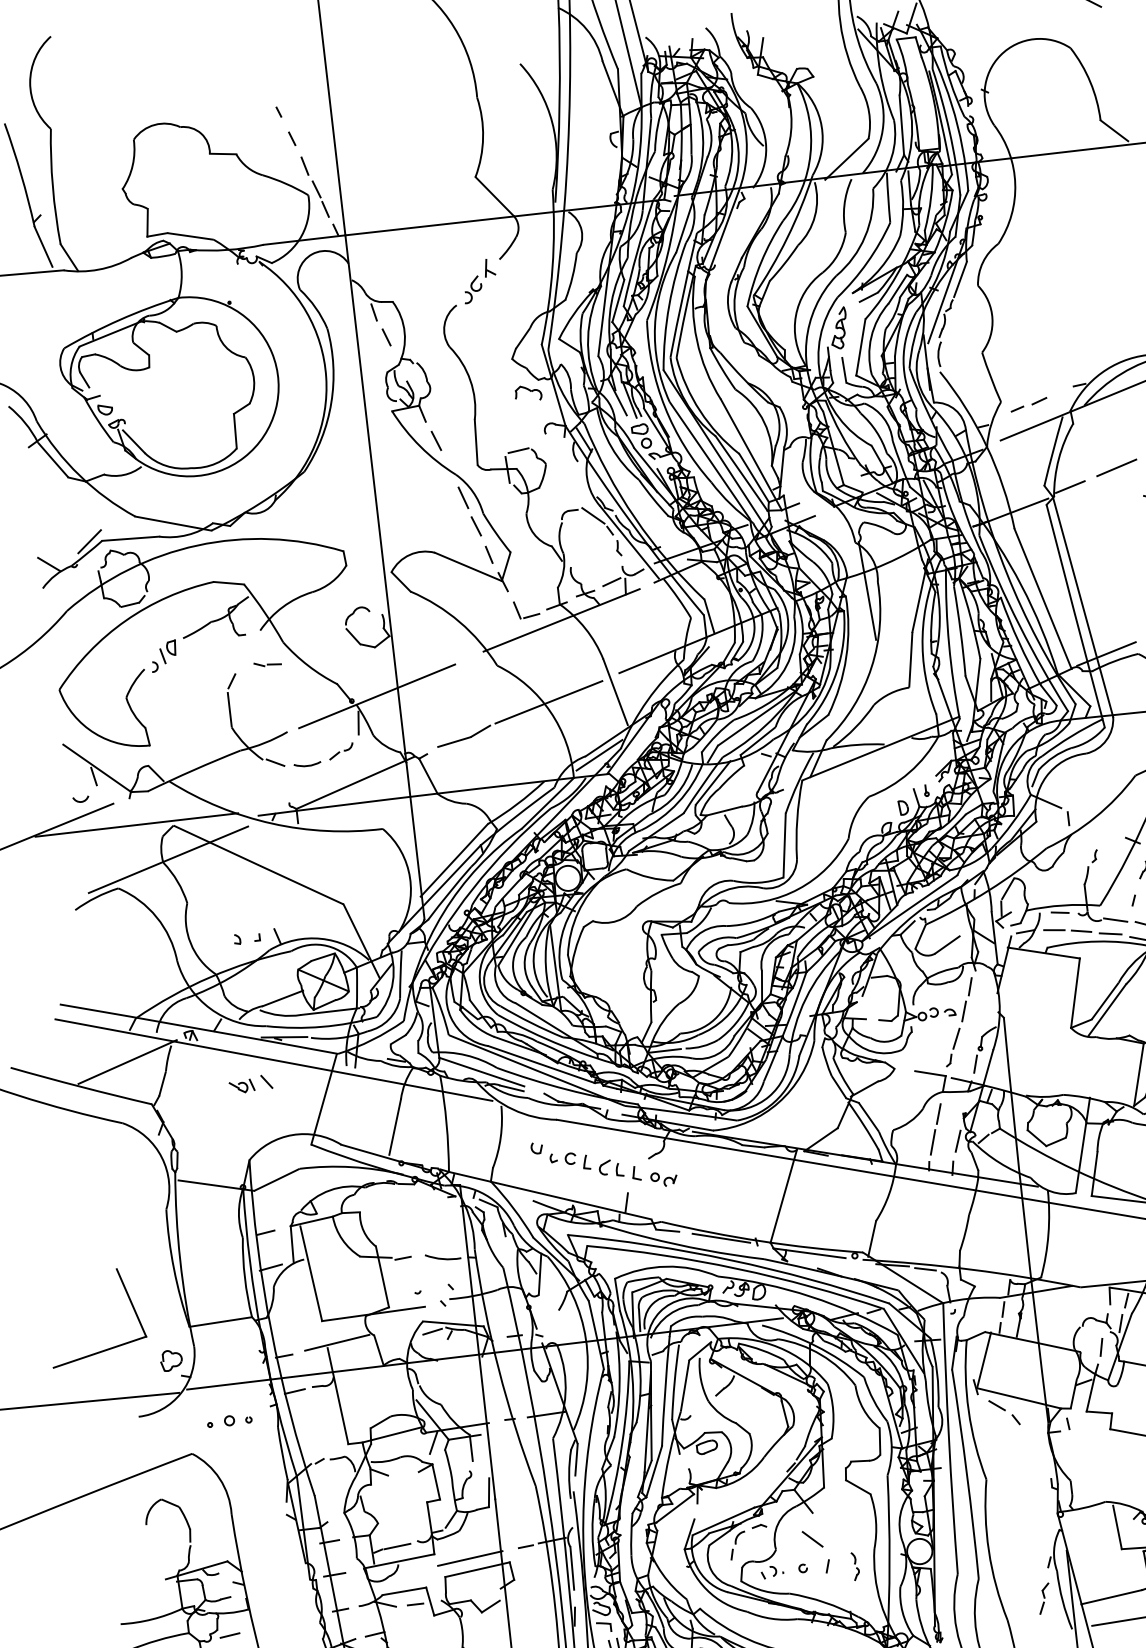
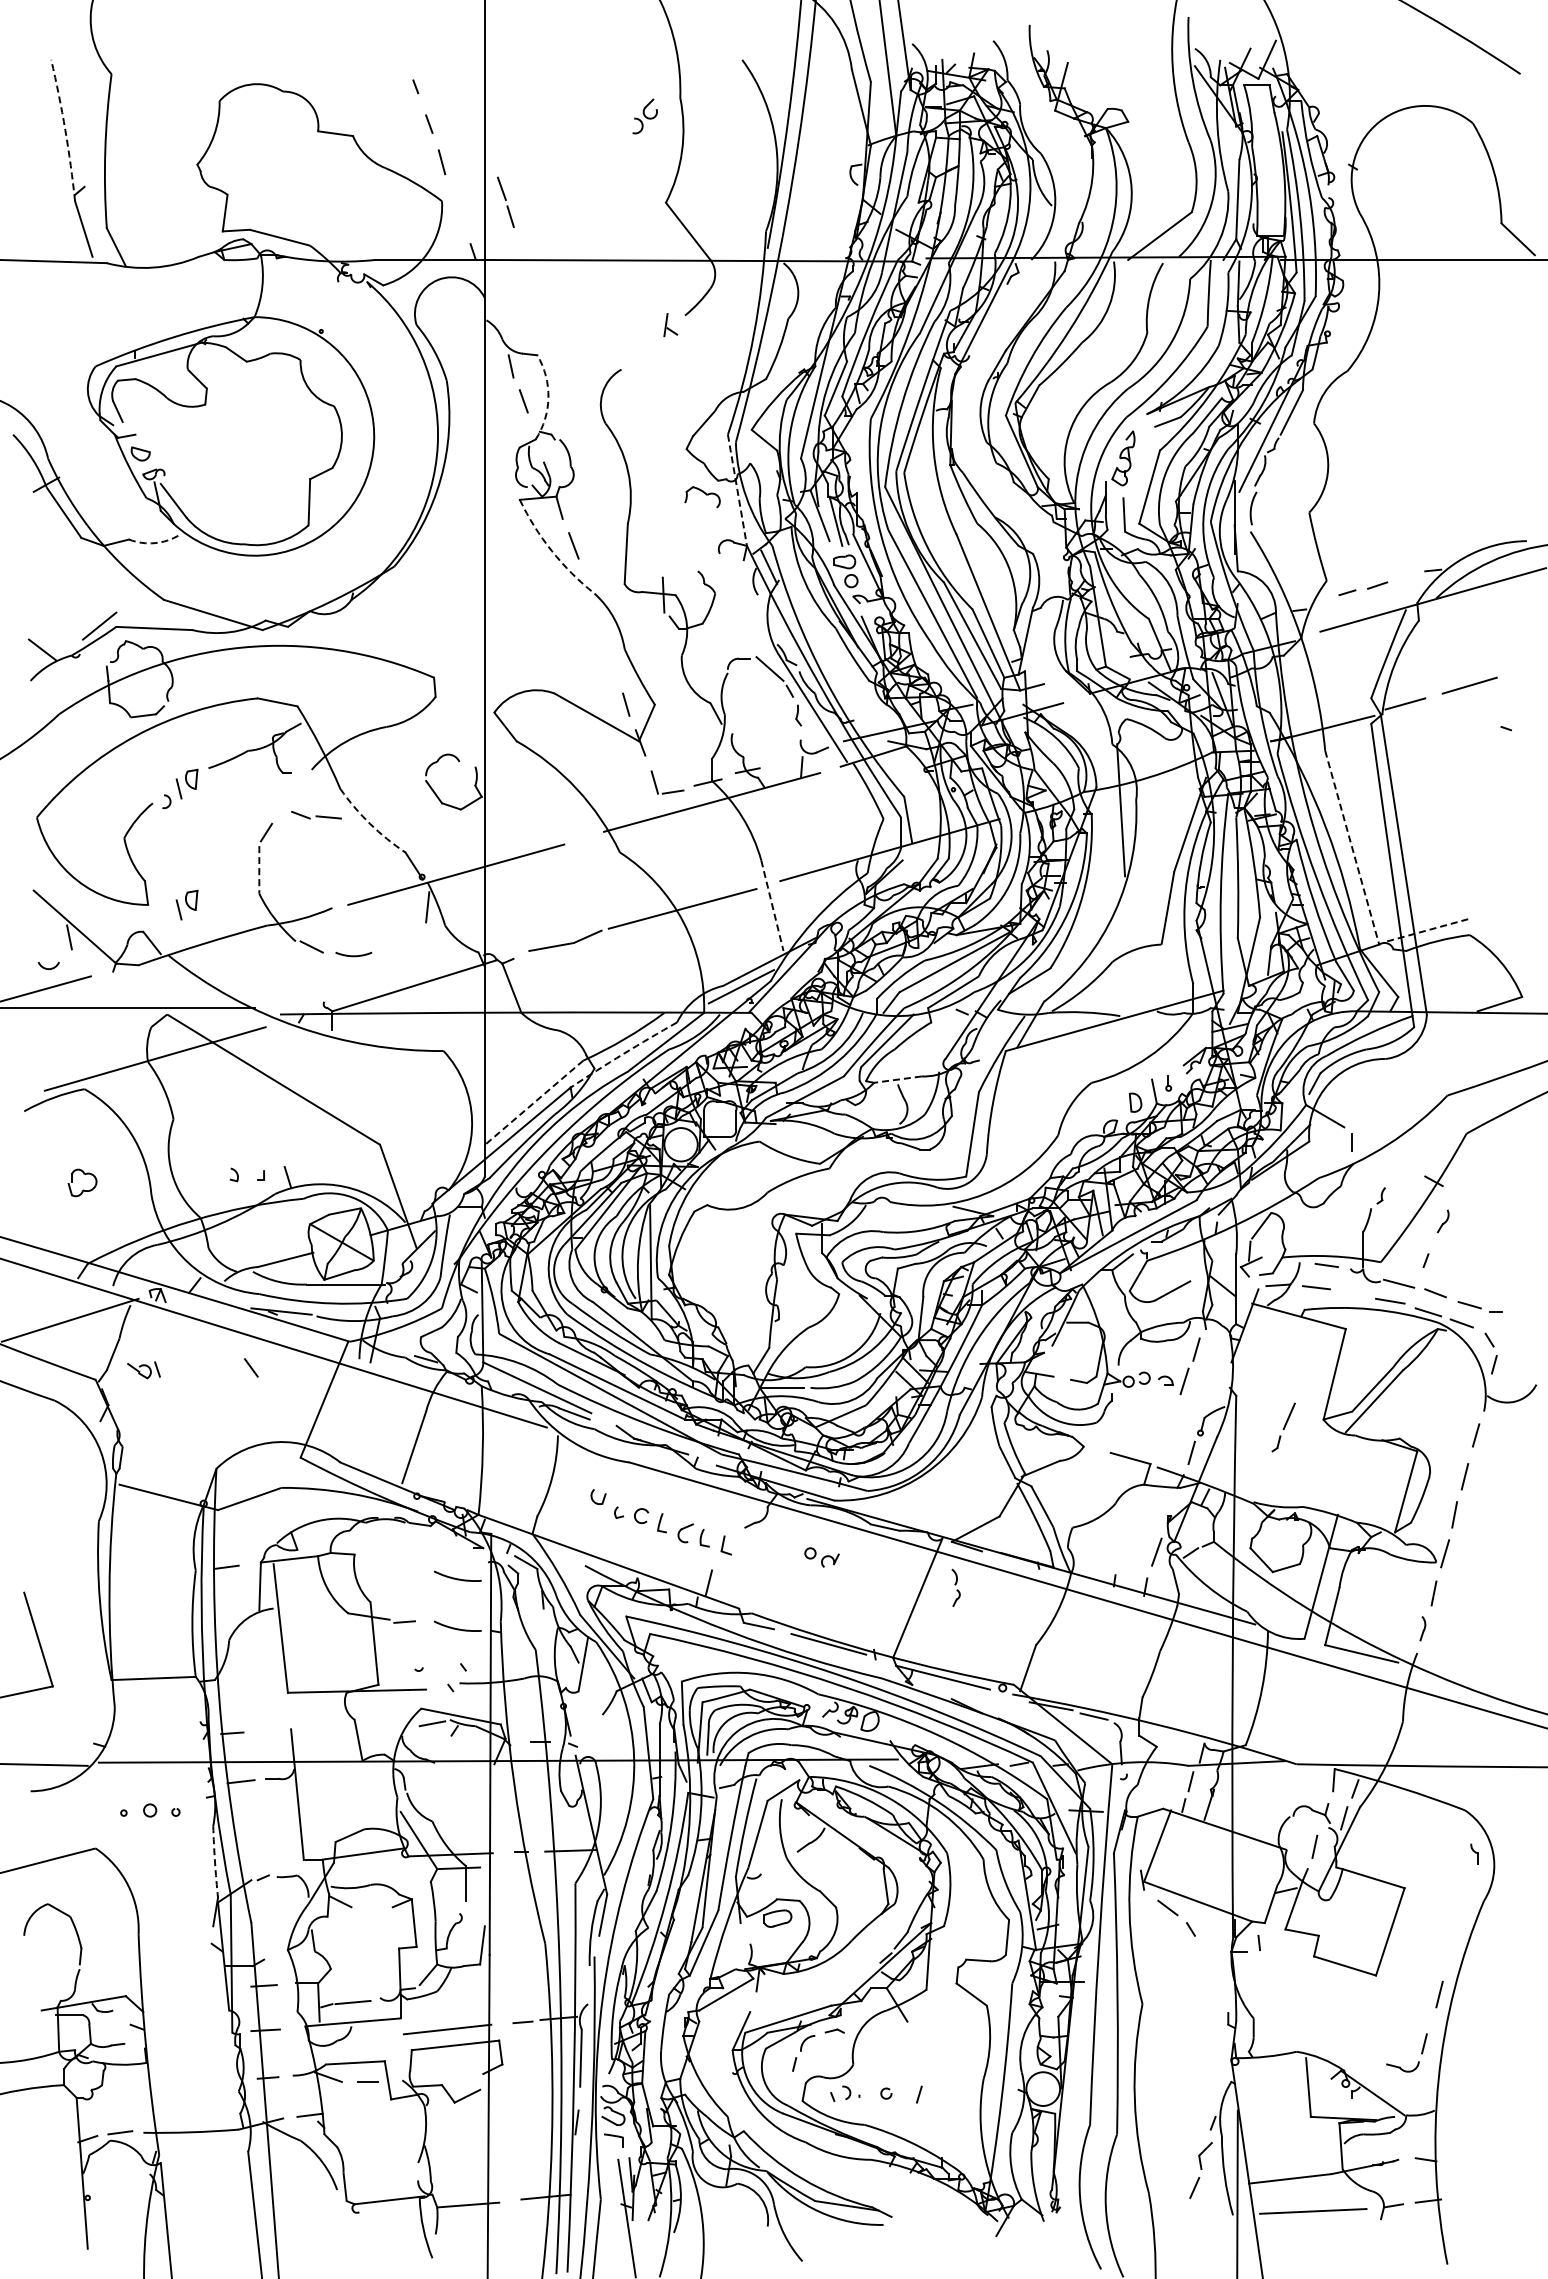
arc: (21, 174) -> (65, 130), solid -> dashed
line: (320, 197) -> (505, 200), moved
part: (472, 289) -> (644, 116), moved
arc: (404, 332) -> (548, 397), solid -> dashed
line: (553, 385) -> (737, 490), solid -> dashed
arc: (420, 446) -> (551, 550), solid -> dashed
line: (518, 450) -> (680, 570), removed
arc: (124, 475) -> (155, 543), solid -> dashed
line: (463, 498) -> (600, 625), removed
line: (476, 525) -> (613, 664), removed
line: (611, 582) -> (784, 759), removed
line: (1043, 598) -> (1352, 847), solid -> dashed
line: (1106, 654) -> (1427, 930), solid -> dashed
part: (267, 663) -> (316, 814), size x1.4
arc: (307, 665) -> (369, 823), solid -> dashed
line: (615, 692) -> (772, 905), solid -> dashed
arc: (229, 709) -> (259, 869), solid -> dashed
part: (178, 741) -> (186, 904), added
part: (341, 750) -> (400, 941), removed
line: (723, 811) -> (897, 1079), solid -> dashed
arc: (517, 816) -> (623, 1054), solid -> dashed
line: (454, 860) -> (533, 1103), solid -> dashed
line: (1080, 930) -> (1351, 1292), removed
part: (953, 1047) -> (1283, 1427), moved
part: (241, 1086) -> (143, 1370), moved
line: (938, 1114) -> (1135, 1513), removed
line: (933, 1142) -> (1123, 1549), removed
part: (663, 1179) -> (821, 1557), moved
arc: (438, 1221) -> (457, 1578), added
line: (270, 1267) -> (228, 1613), removed
line: (337, 1342) -> (304, 1723), removed
part: (172, 1365) -> (83, 1189), moved
line: (433, 1442) -> (416, 1870), removed
arc: (282, 1453) -> (215, 1862), solid -> dashed
line: (812, 1539) -> (903, 2056), removed
part: (855, 1566) -> (955, 1587), moved
part: (1043, 1597) -> (1200, 2169), size x1.4
line: (229, 1635) -> (117, 2094), removed

